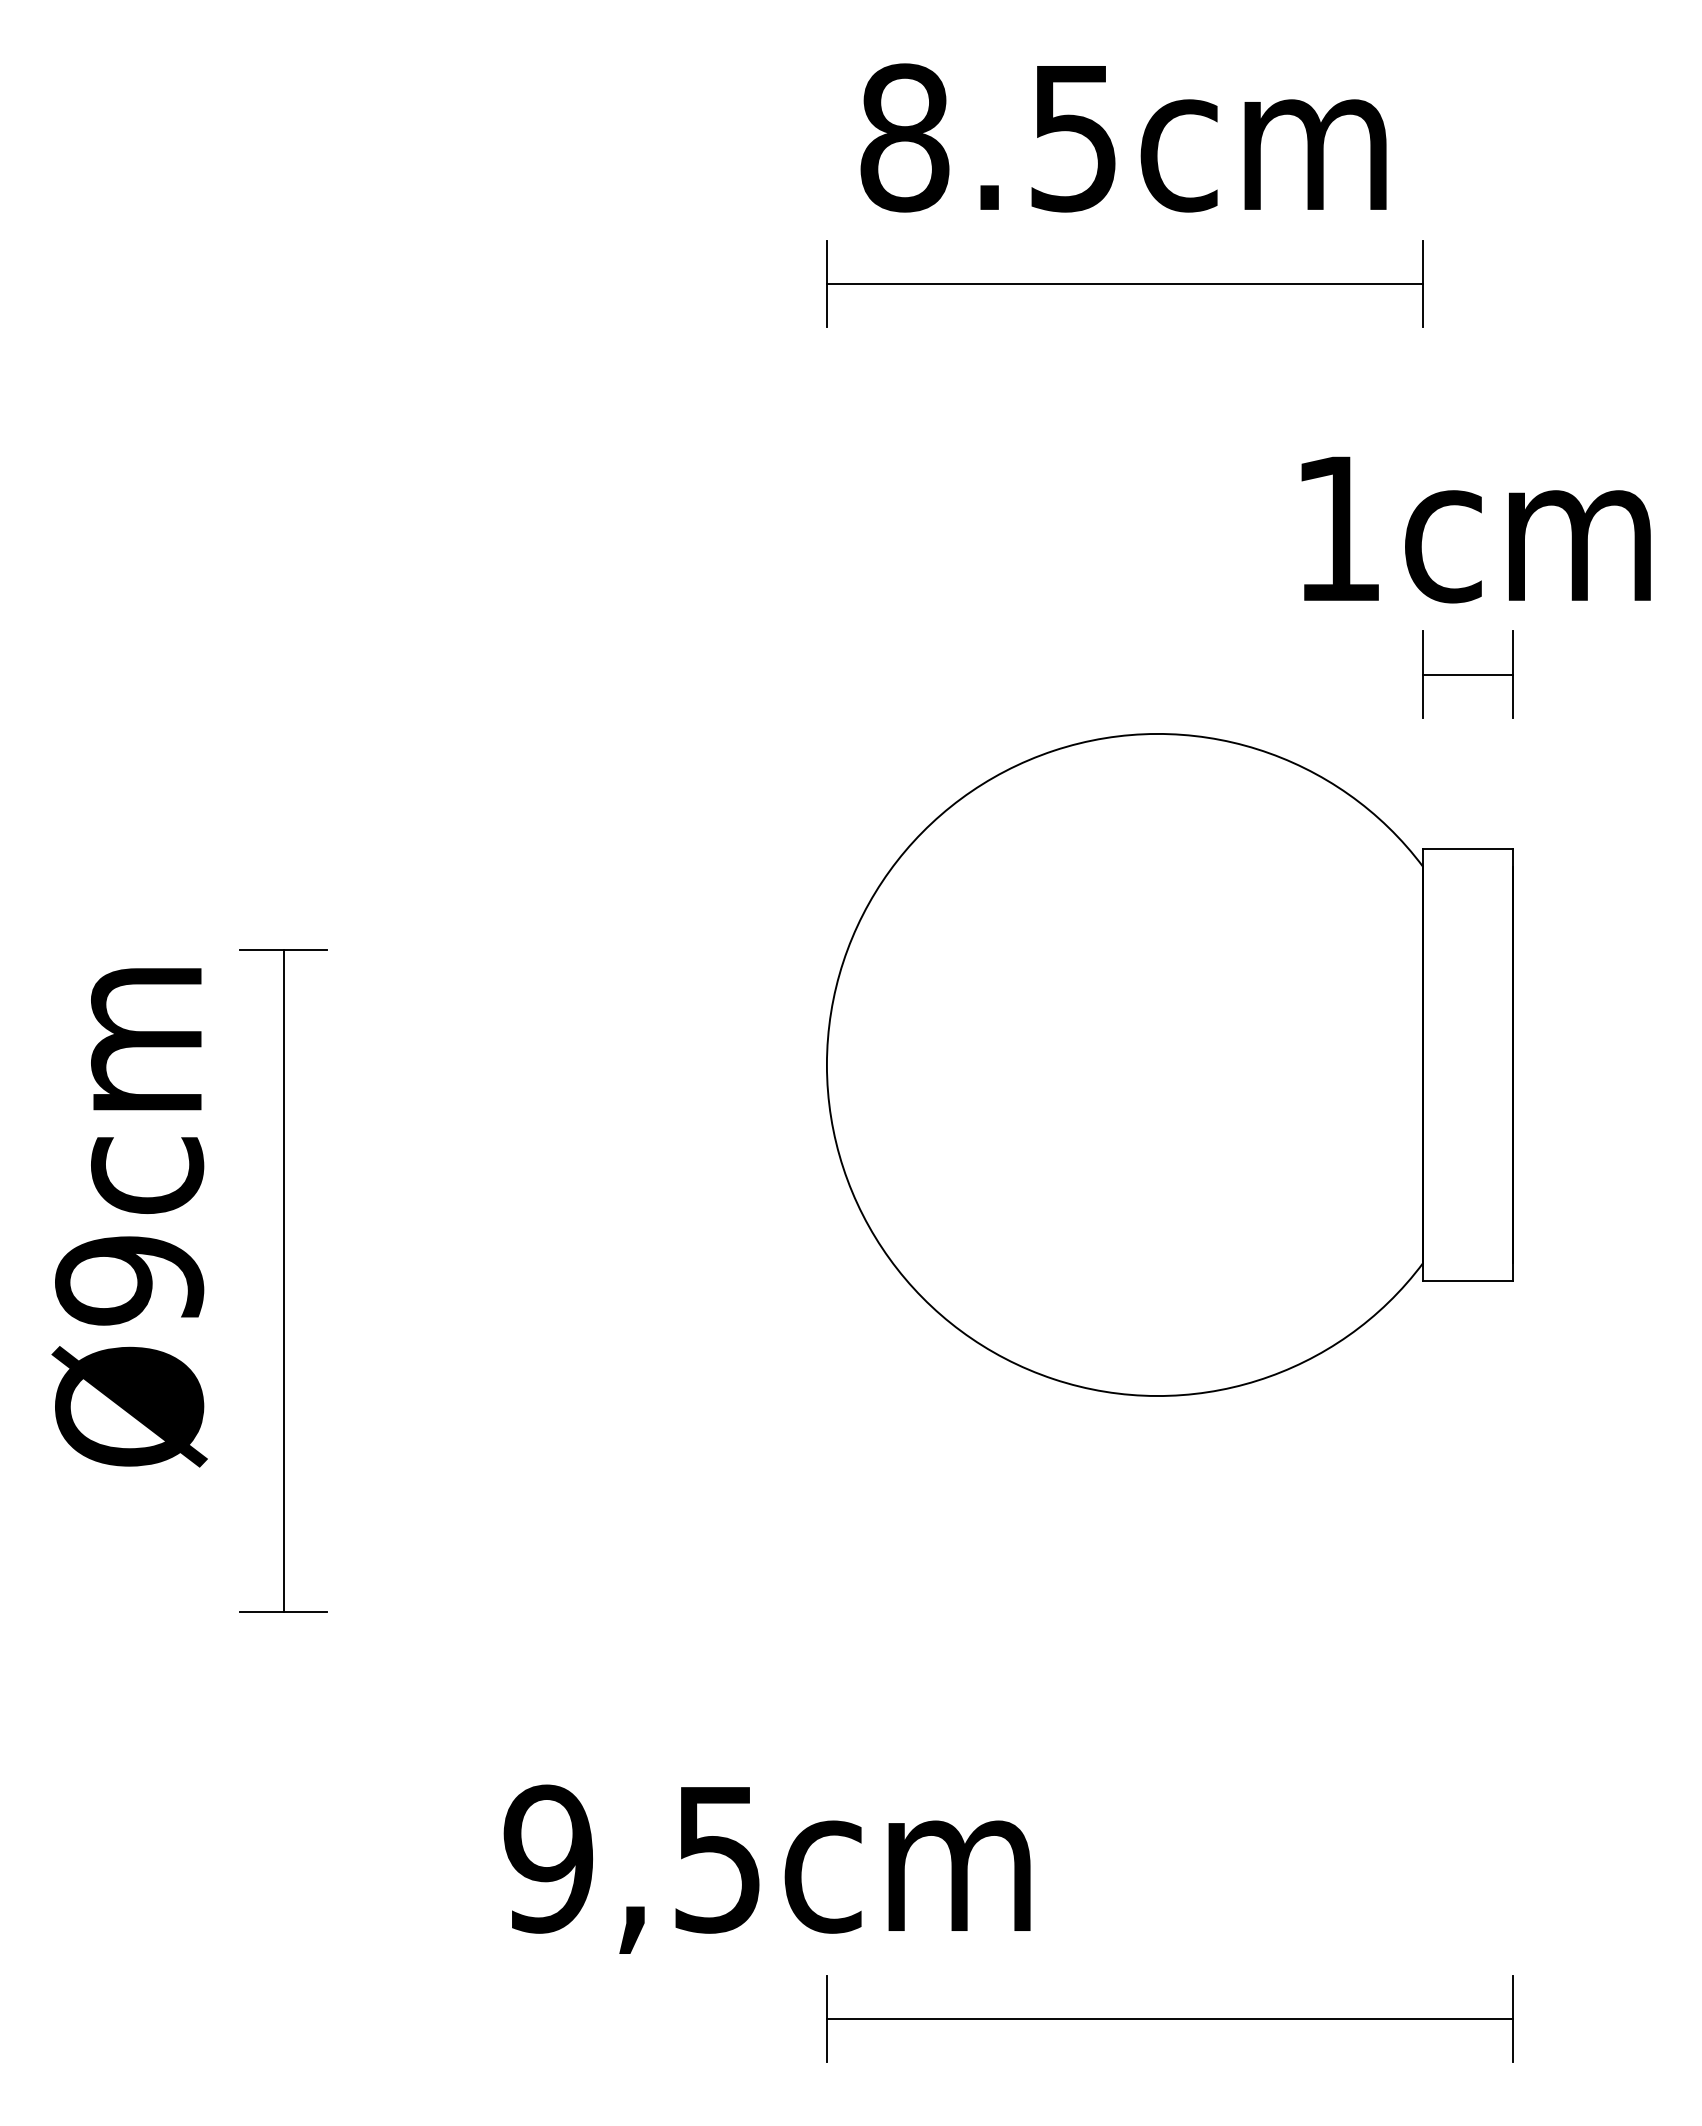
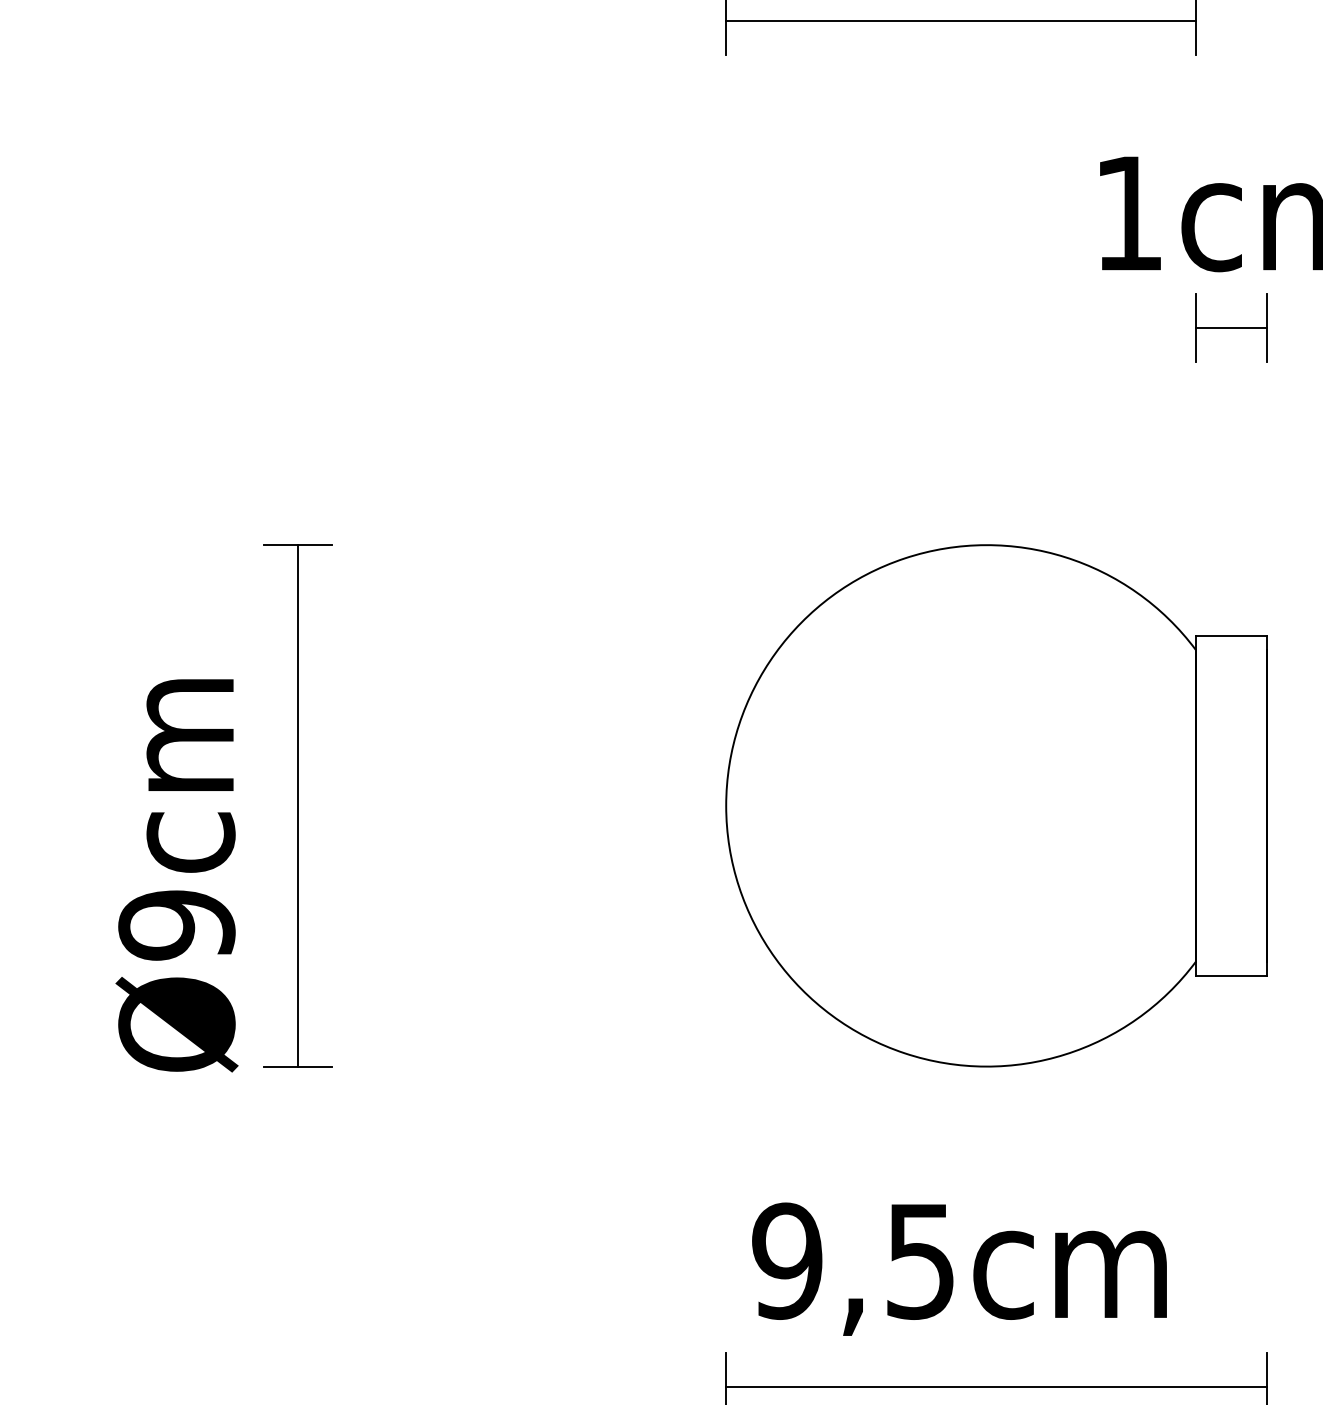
part: (1169, 1064) -> (995, 805), moved
text: (129, 1217) -> (176, 875), moved
text: (766, 1868) -> (958, 1268), moved

